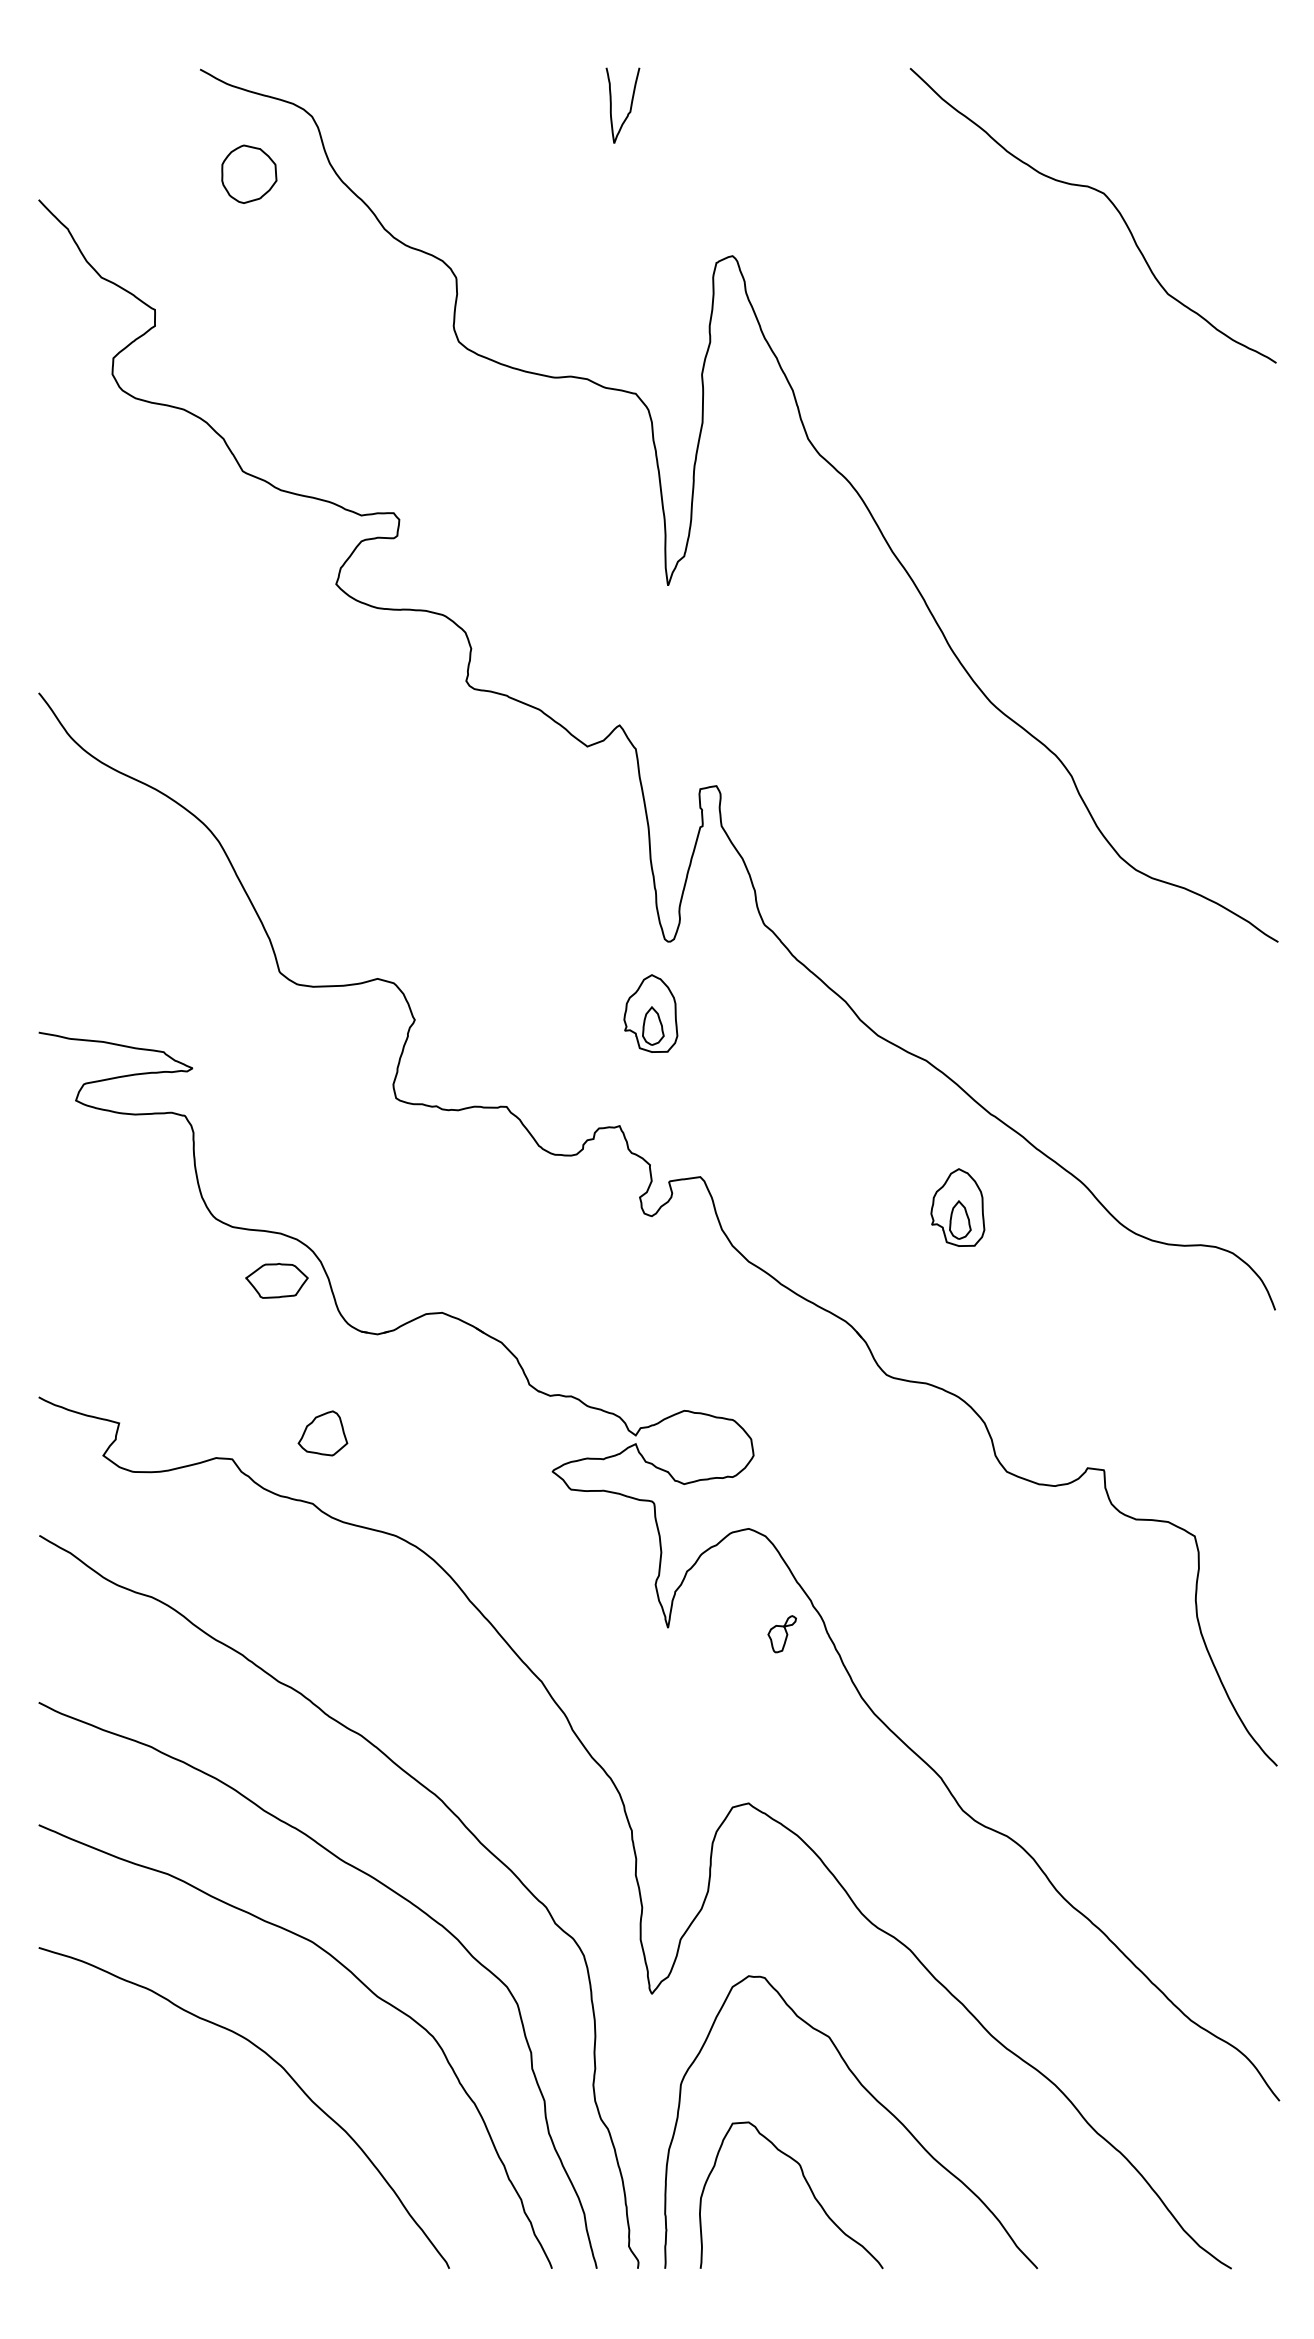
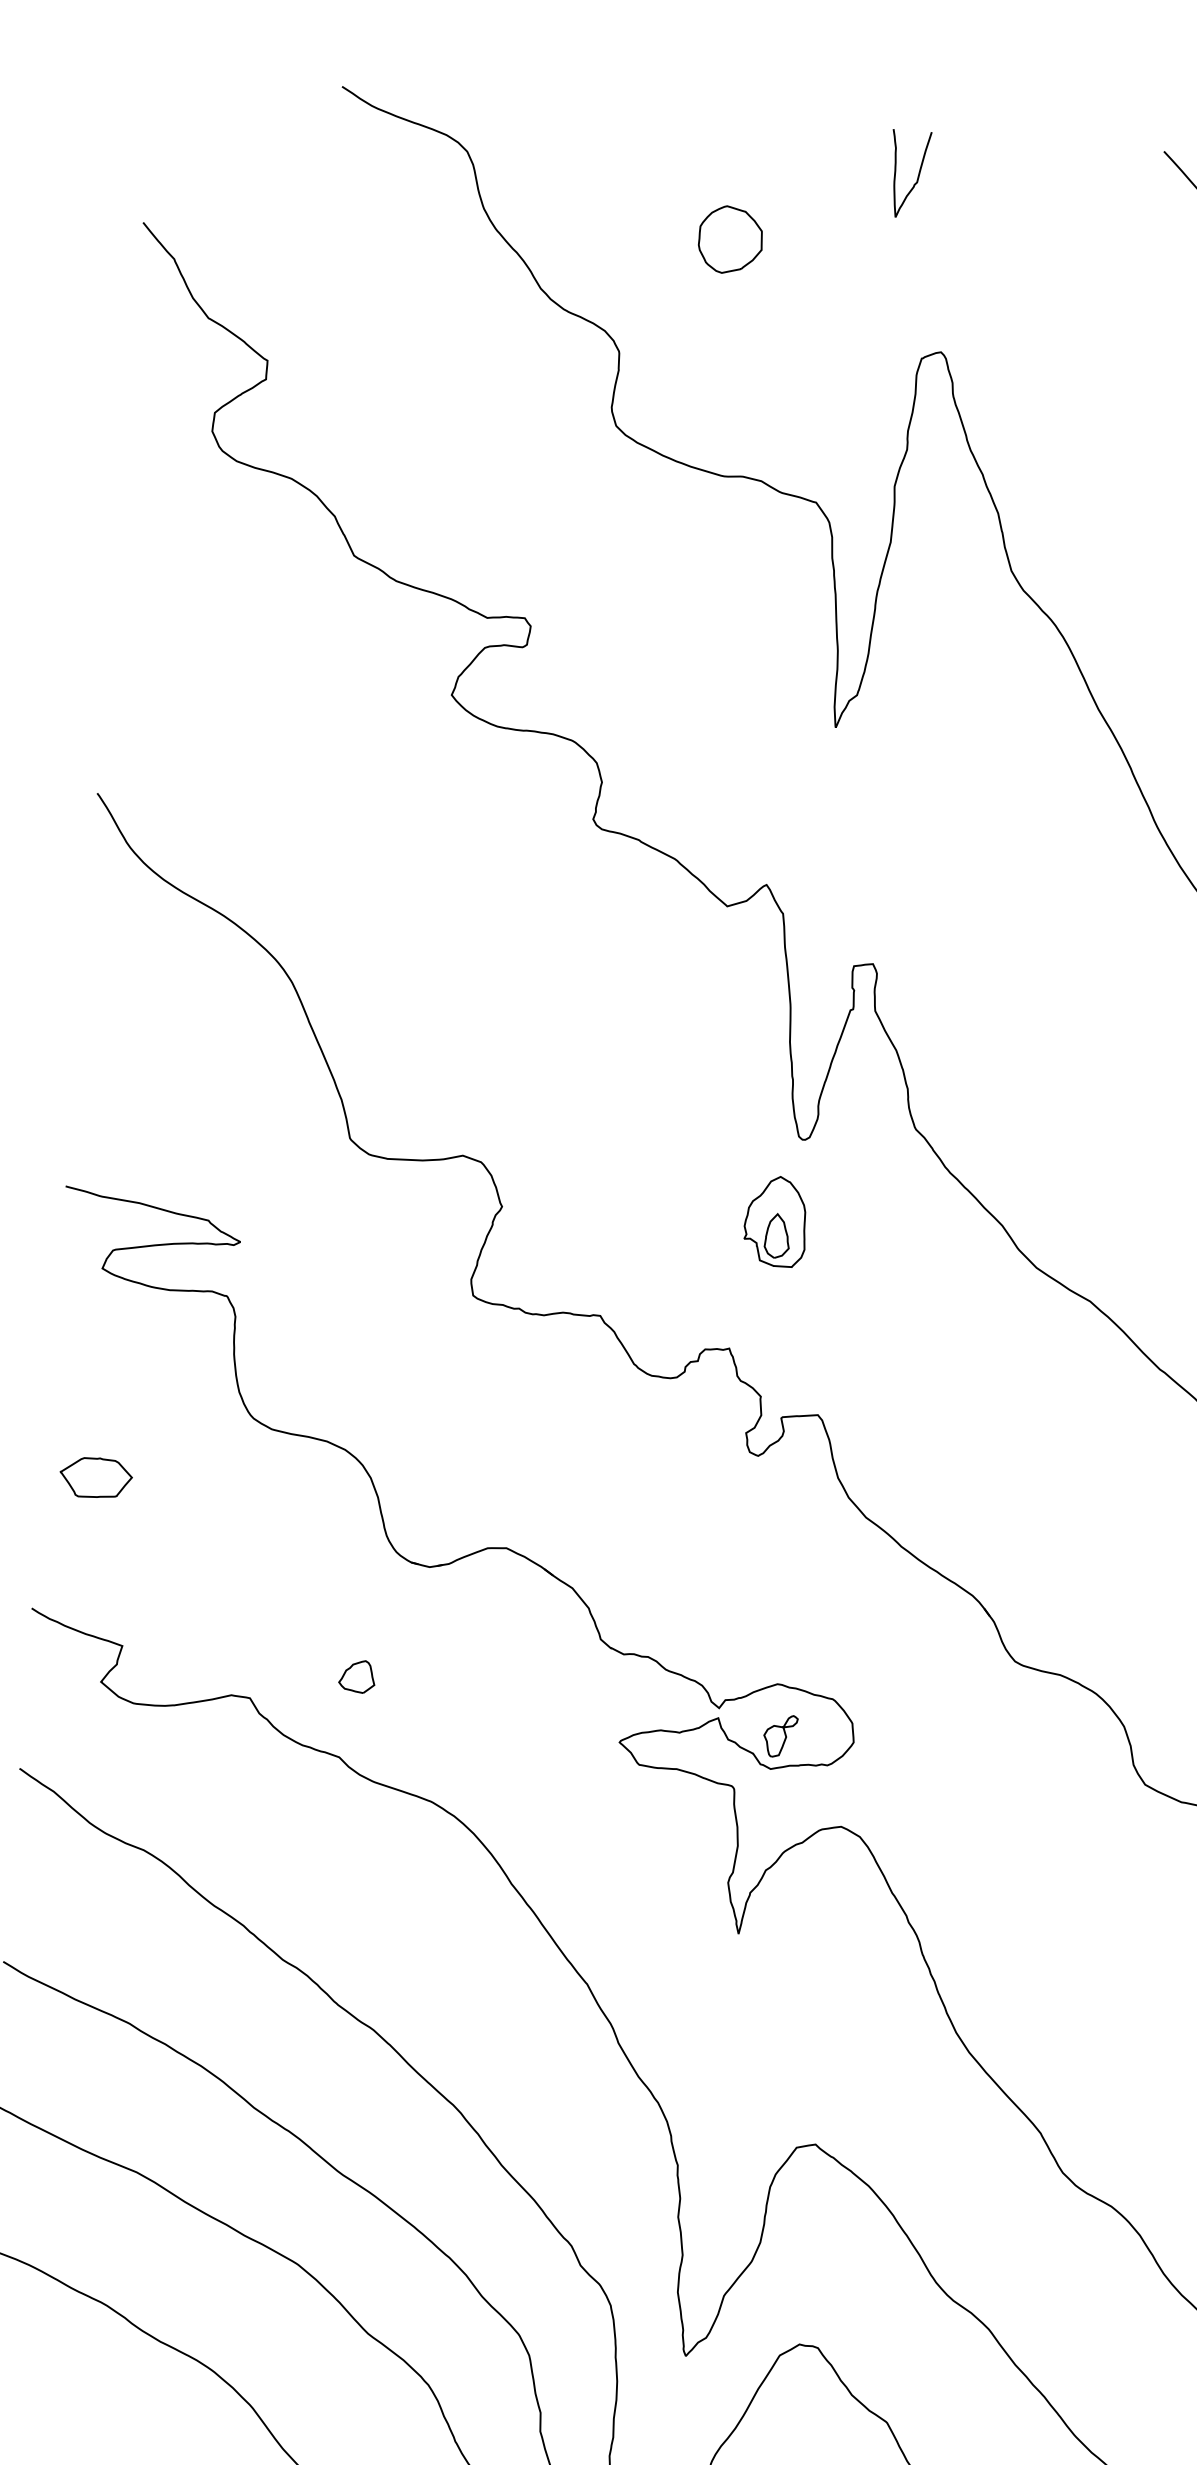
curve: (630, 105) -> (917, 174), moved
part: (249, 173) -> (731, 239), moved
part: (957, 1207) -> (1112, 1474), removed
part: (276, 1280) -> (95, 1477), moved
part: (322, 1432) -> (356, 1675), size x0.62
part: (781, 1634) -> (779, 1736), moved

